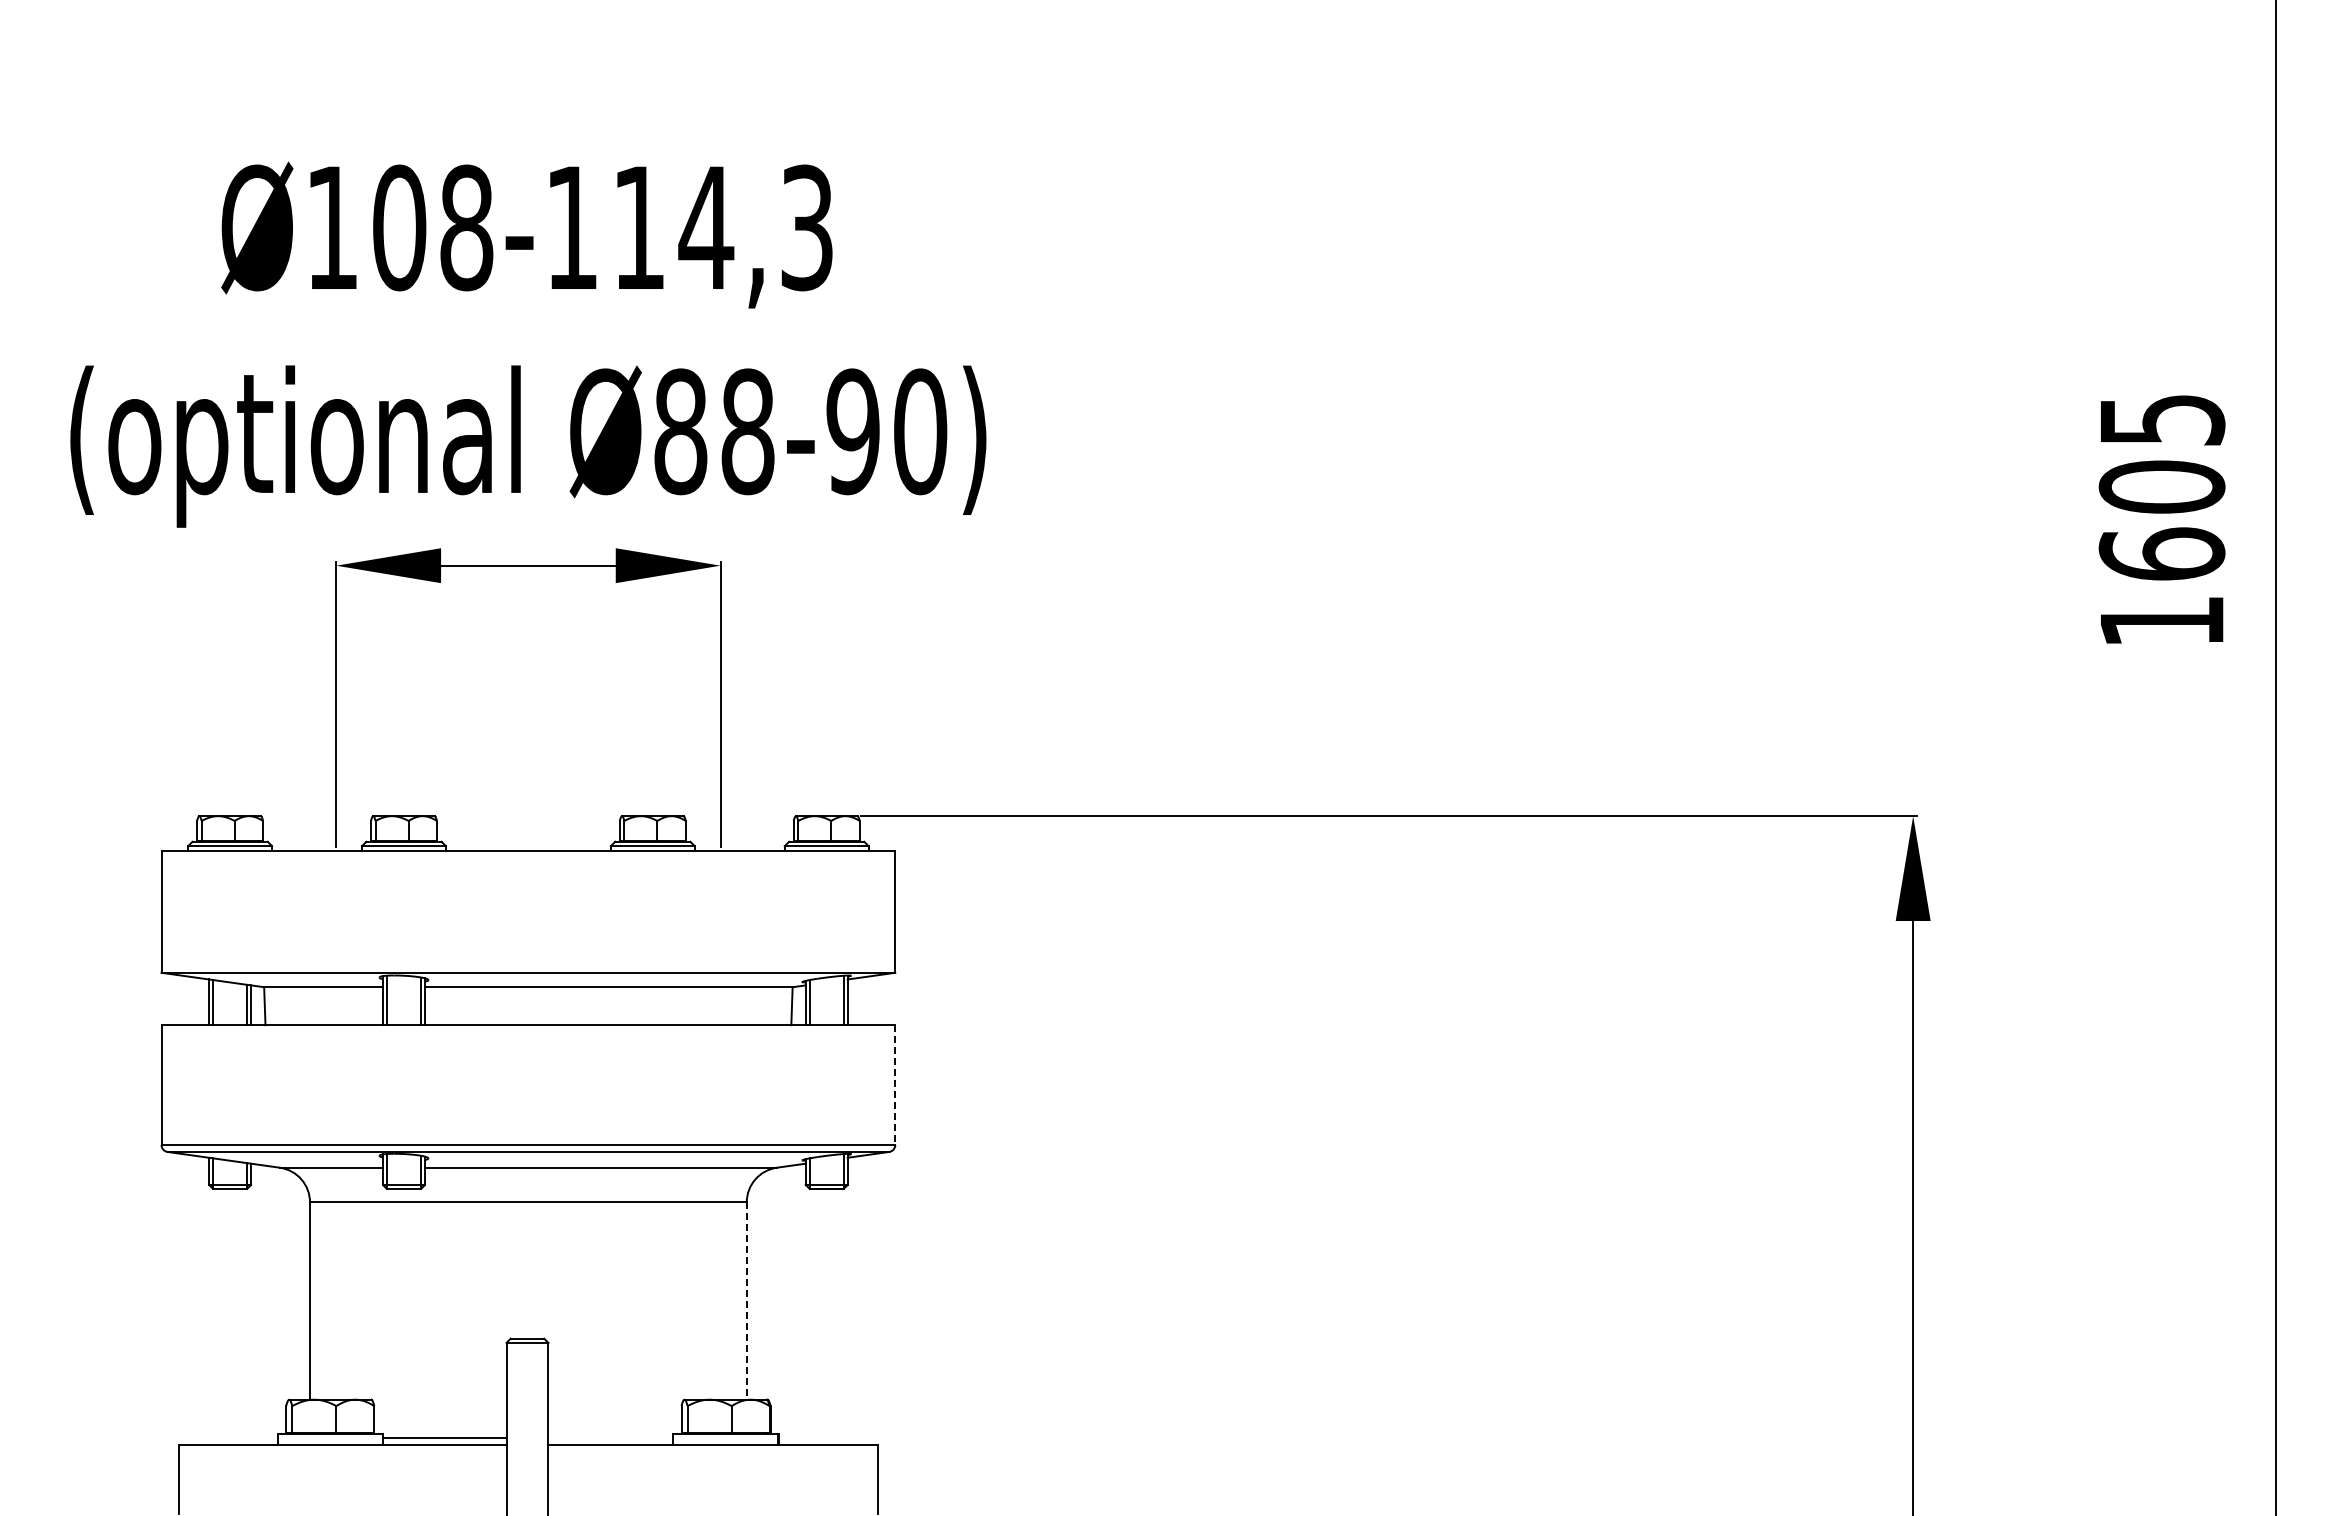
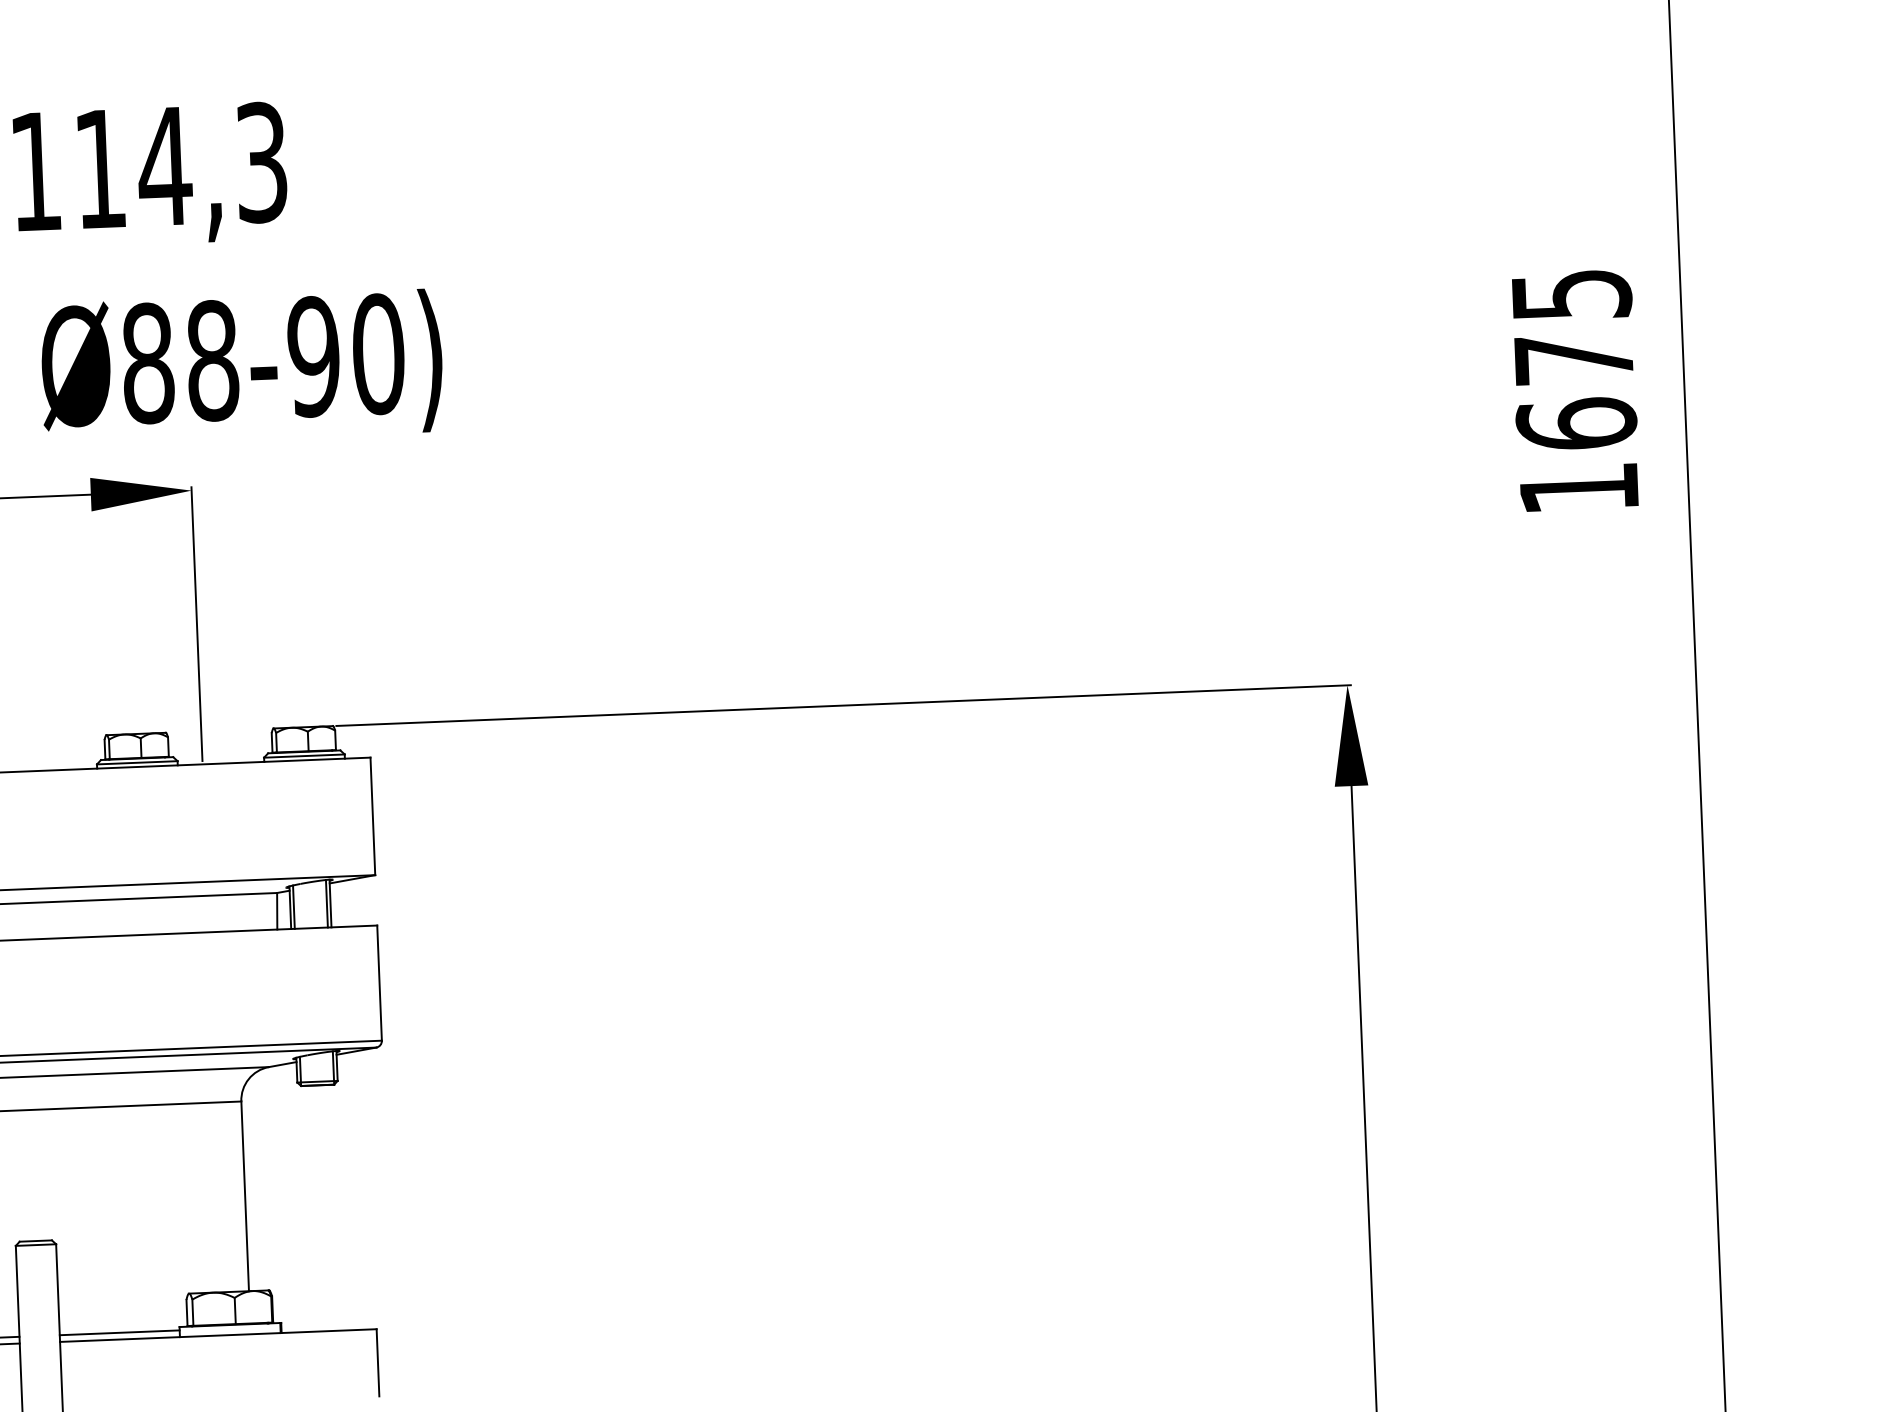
text: (2161, 486) -> (1573, 358), 1605 -> 1675
line: (895, 1085) -> (379, 983), dashed -> solid
line: (746, 1301) -> (244, 1196), dashed -> solid
line: (610, 1437) -> (119, 1332), added

